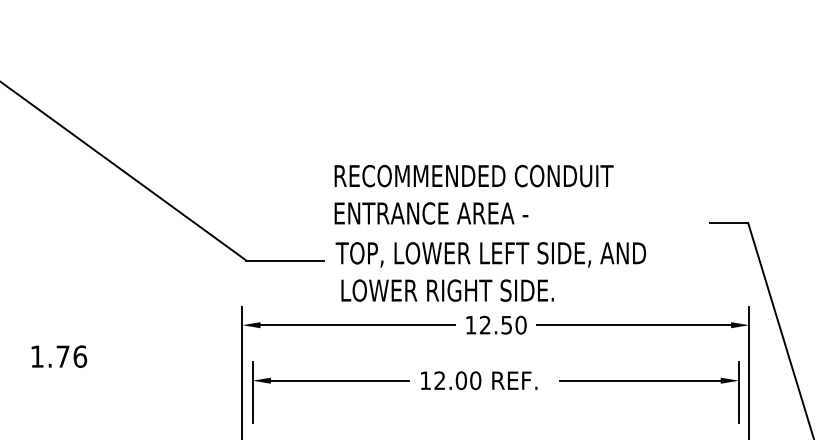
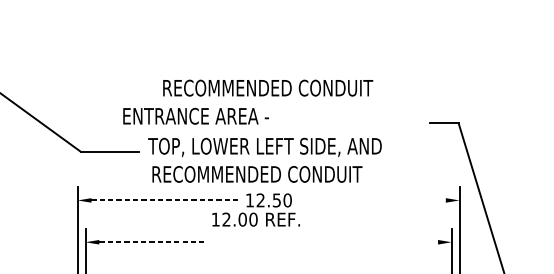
text: (473, 175) -> (267, 87), moved
text: (431, 213) -> (196, 116), moved
text: (481, 290) -> (257, 174), LOWER RIGHT SIDE. -> RECOMMENDED CONDUIT
line: (358, 325) -> (165, 200), solid -> dashed
line: (633, 325) -> (372, 200), removed
line: (340, 380) -> (151, 242), solid -> dashed
text: (479, 380) -> (256, 219), moved
line: (639, 380) -> (376, 242), removed

